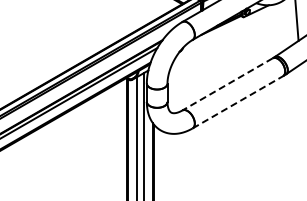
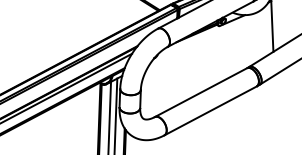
line: (227, 84) -> (200, 92), dashed -> solid
line: (238, 102) -> (211, 111), dashed -> solid

